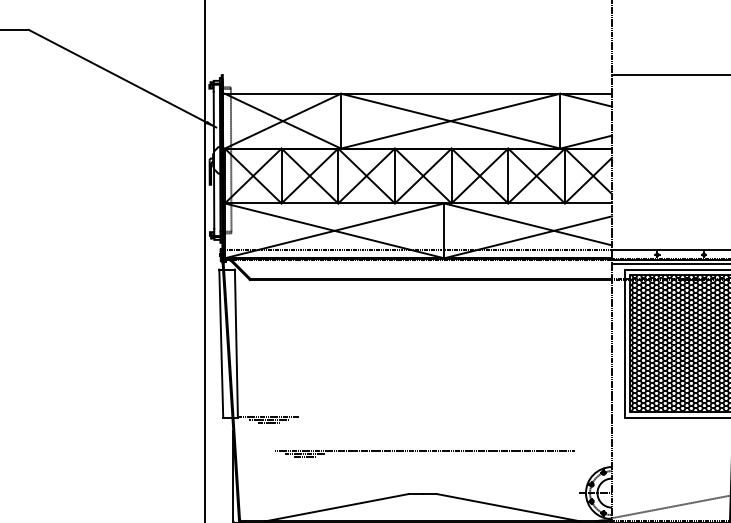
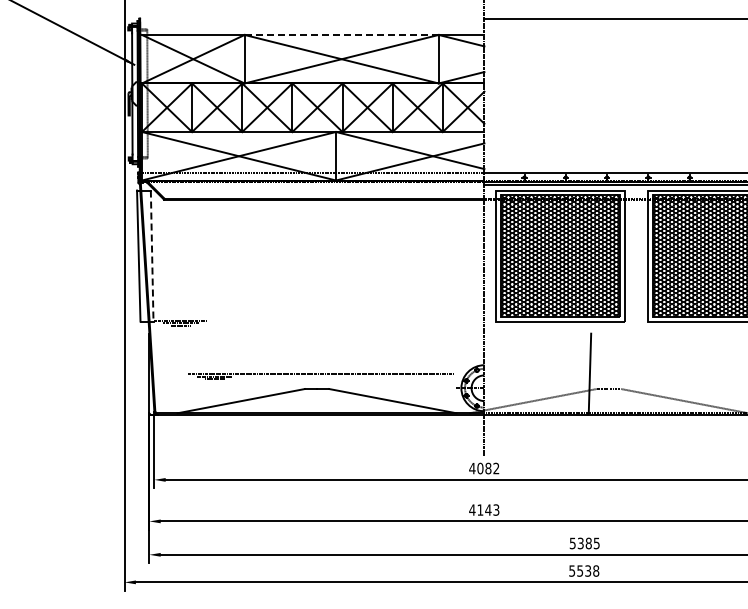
line: (450, 93) -> (341, 34), solid -> dashed
line: (236, 344) -> (152, 256), solid -> dashed
part: (424, 453) -> (320, 376), moved

